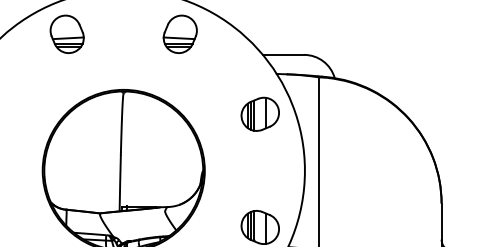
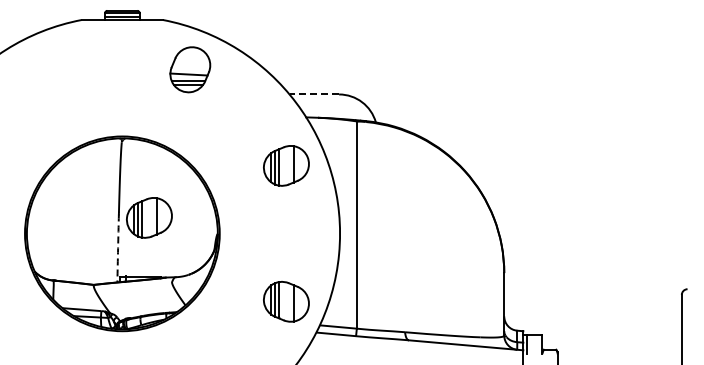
part: (67, 34) -> (54, 69), removed
line: (283, 54) -> (314, 94), solid -> dashed
part: (146, 157) -> (149, 217), added
arc: (120, 183) -> (118, 248), solid -> dashed

